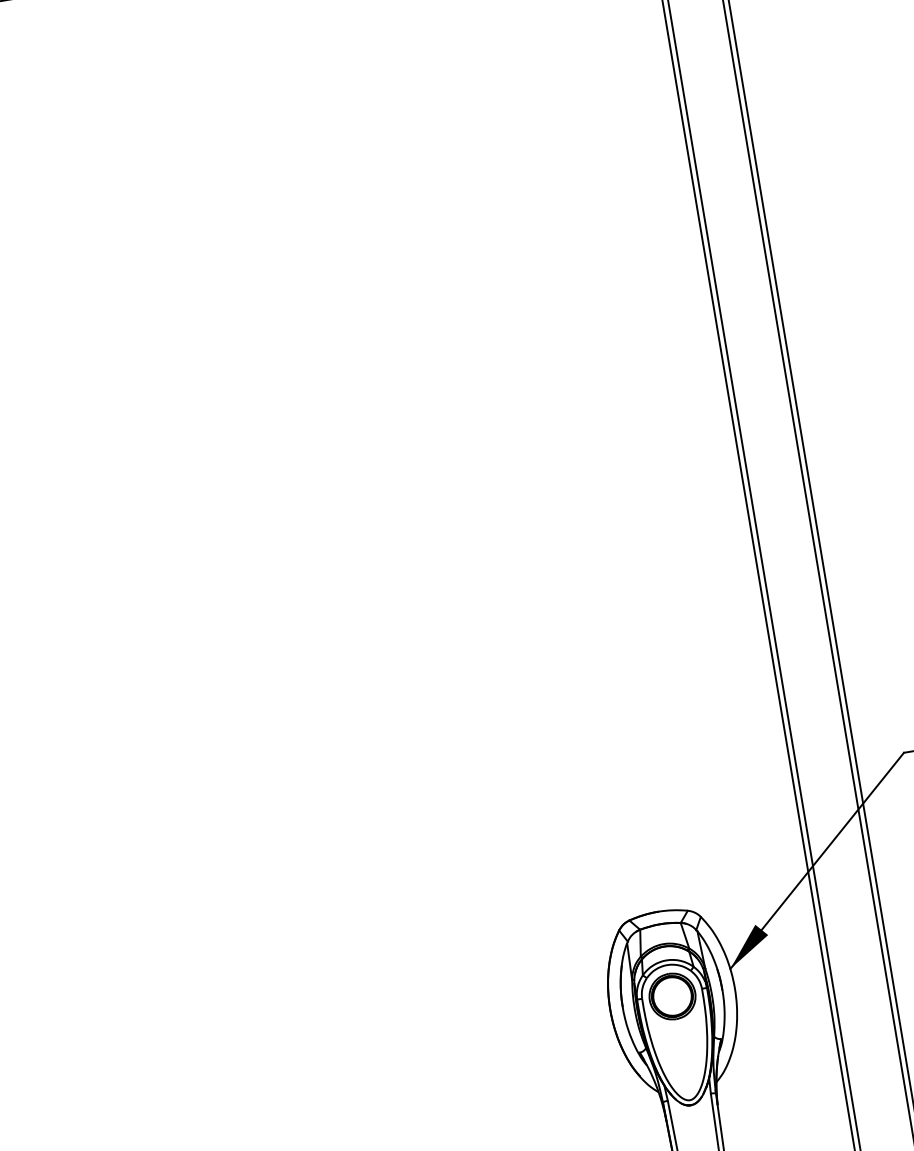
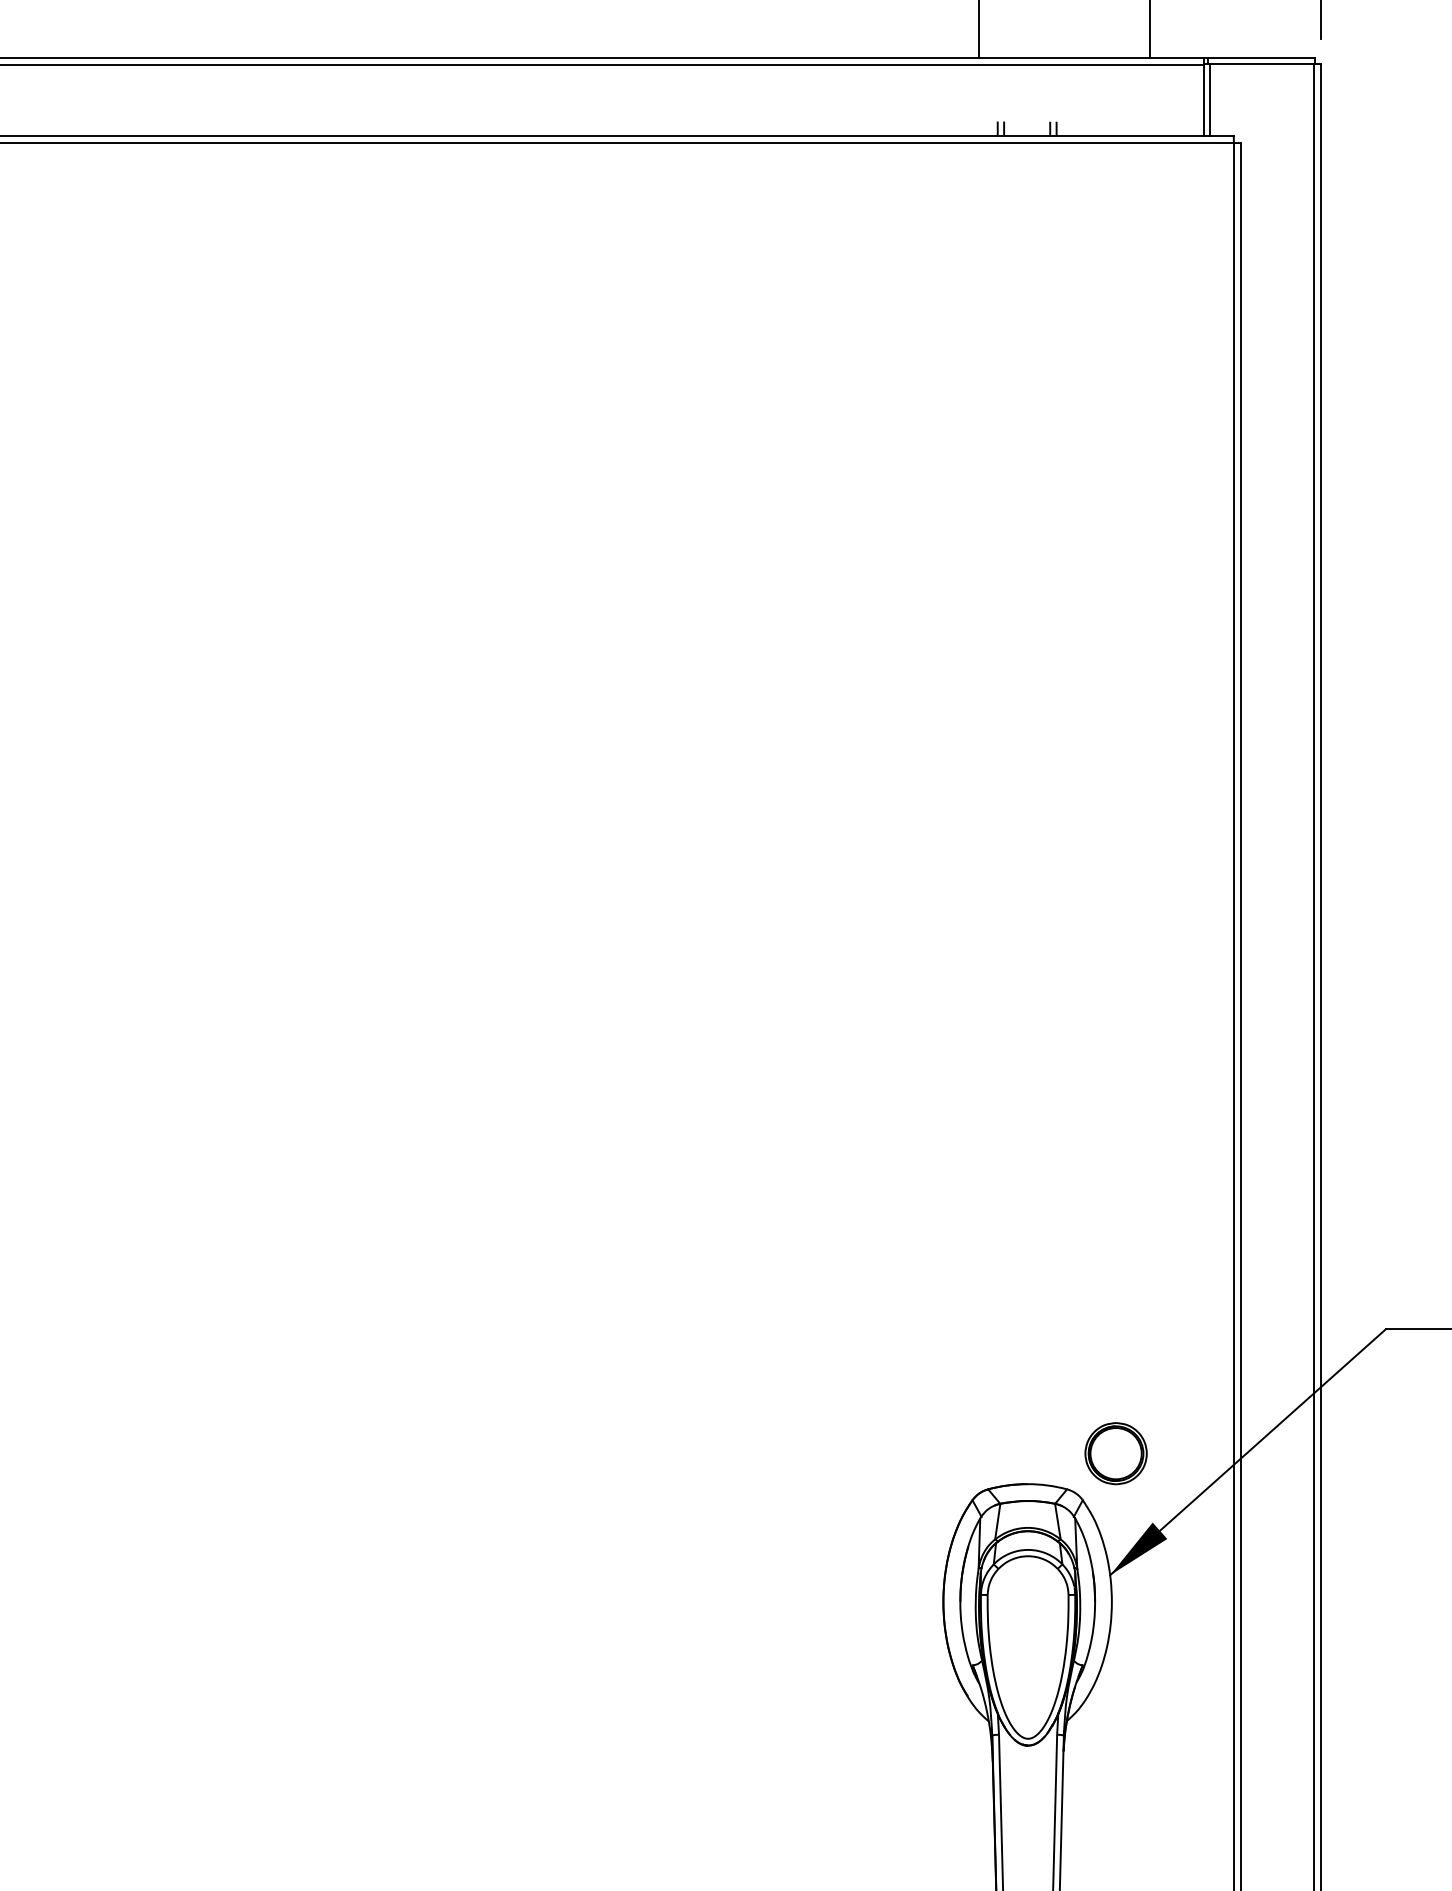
part: (672, 996) -> (1115, 1453), moved

